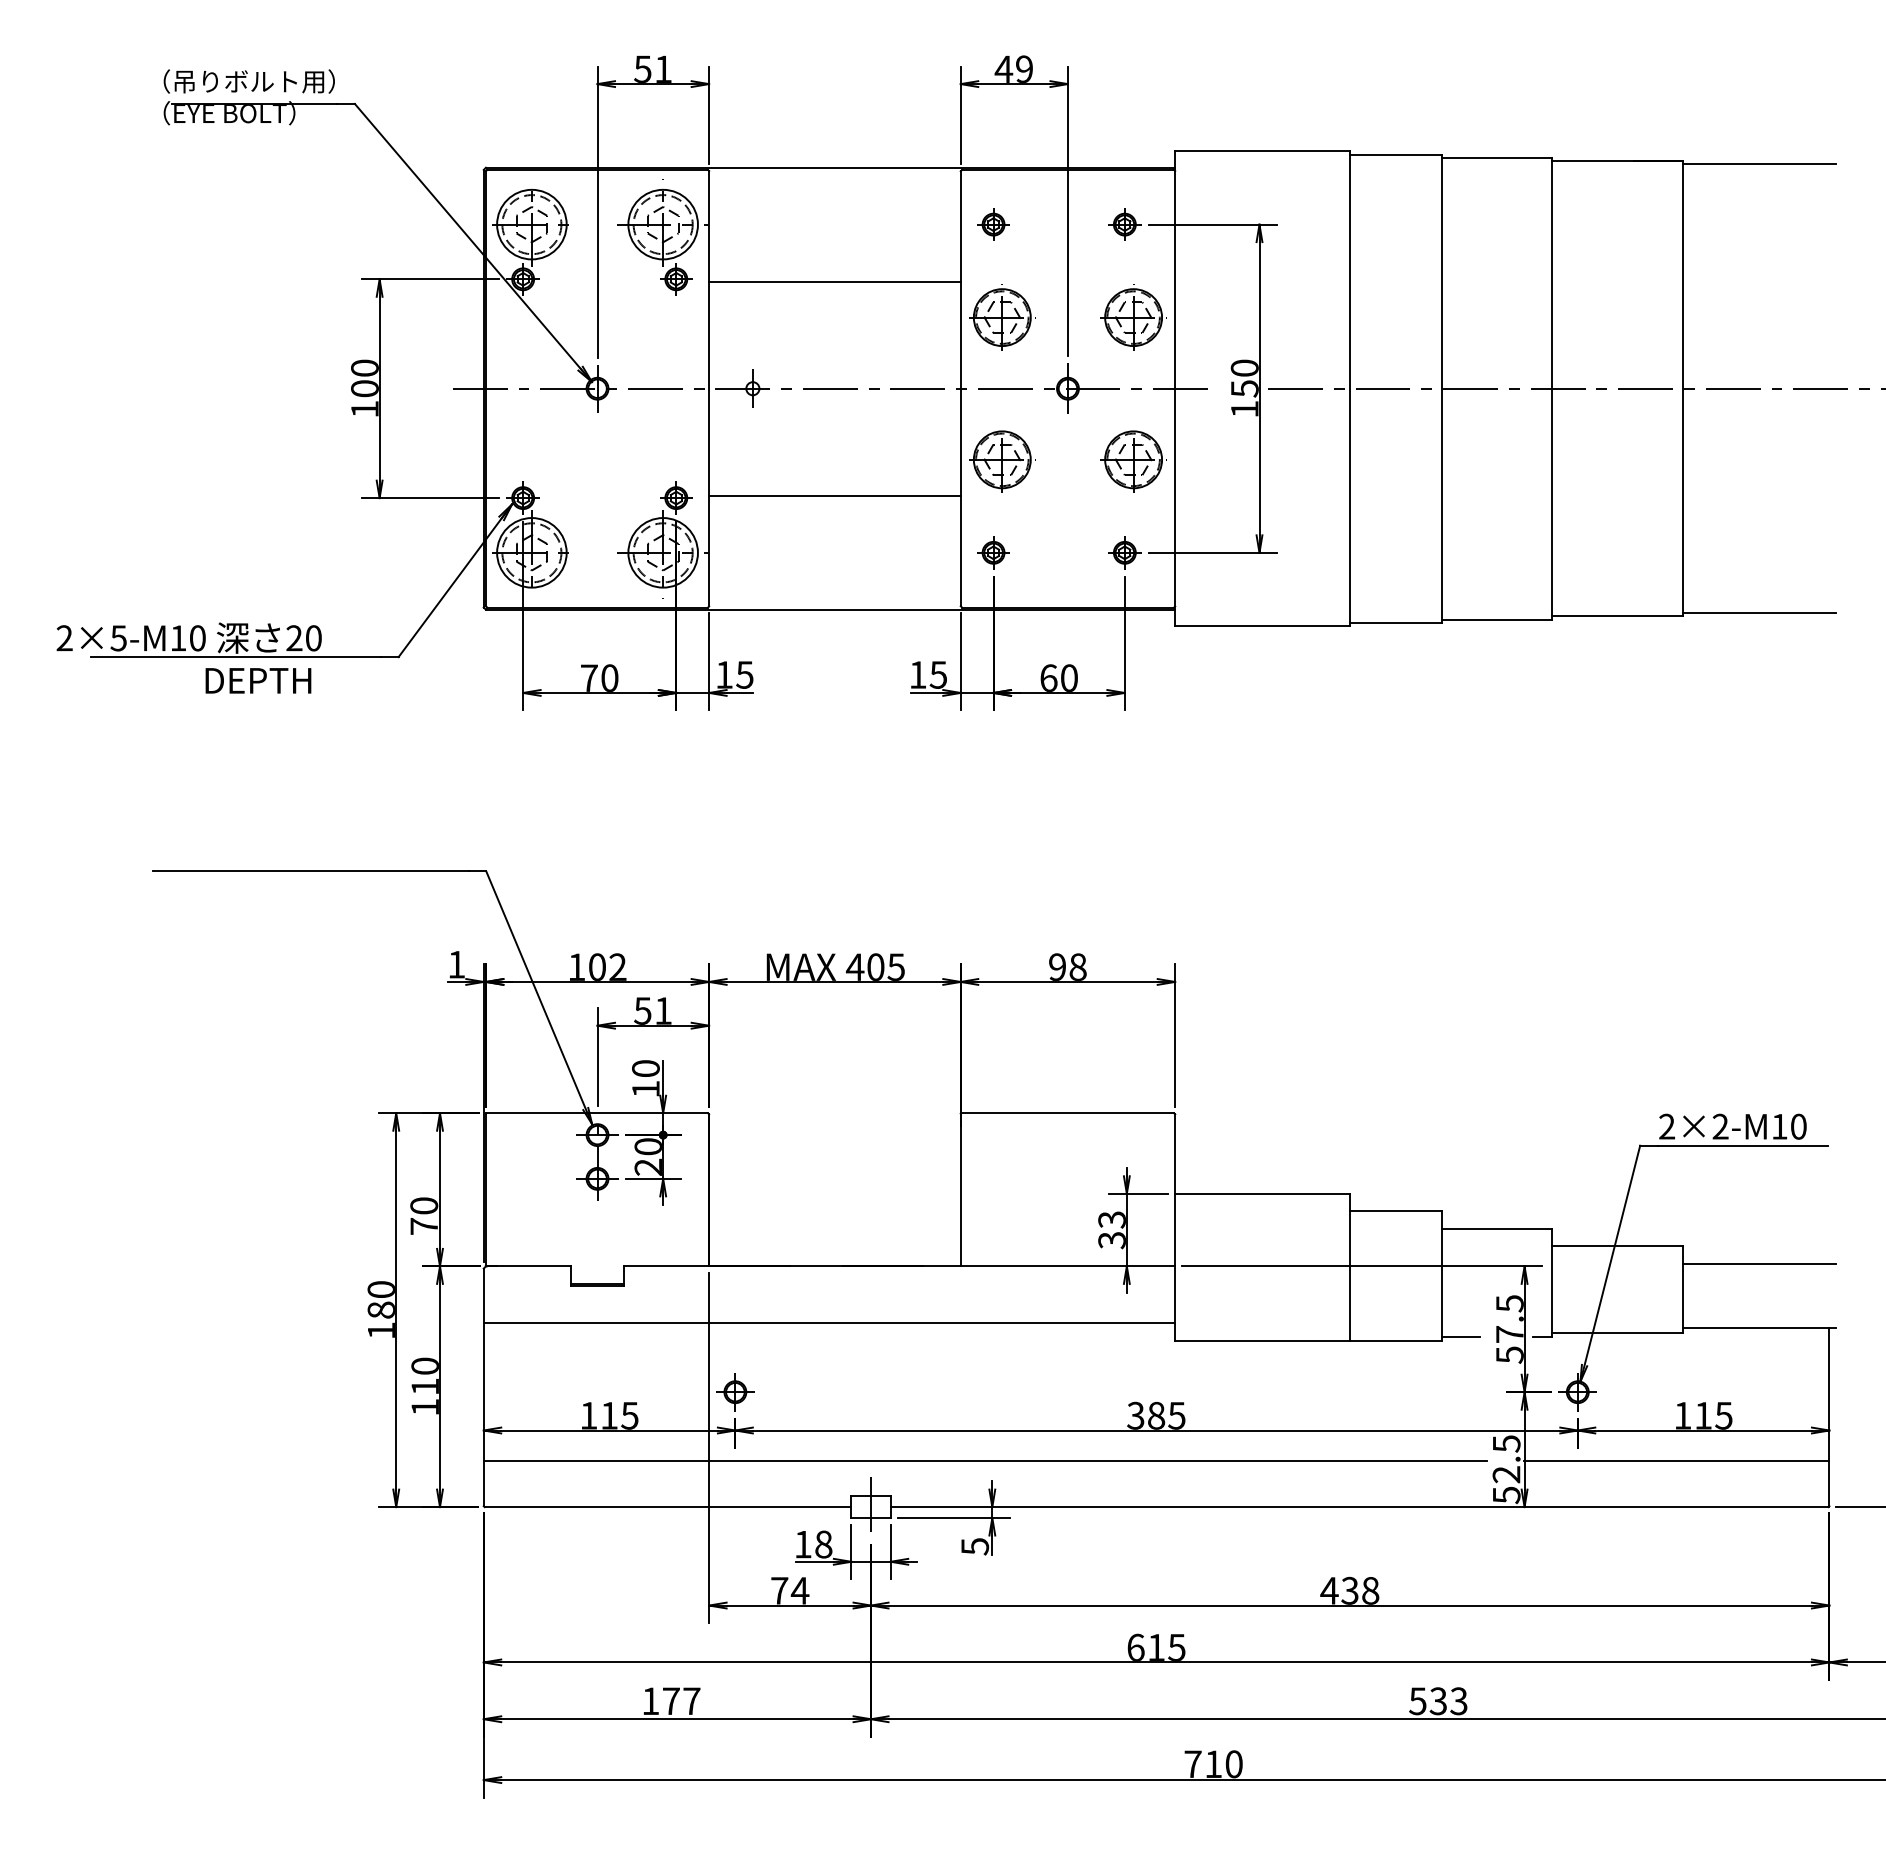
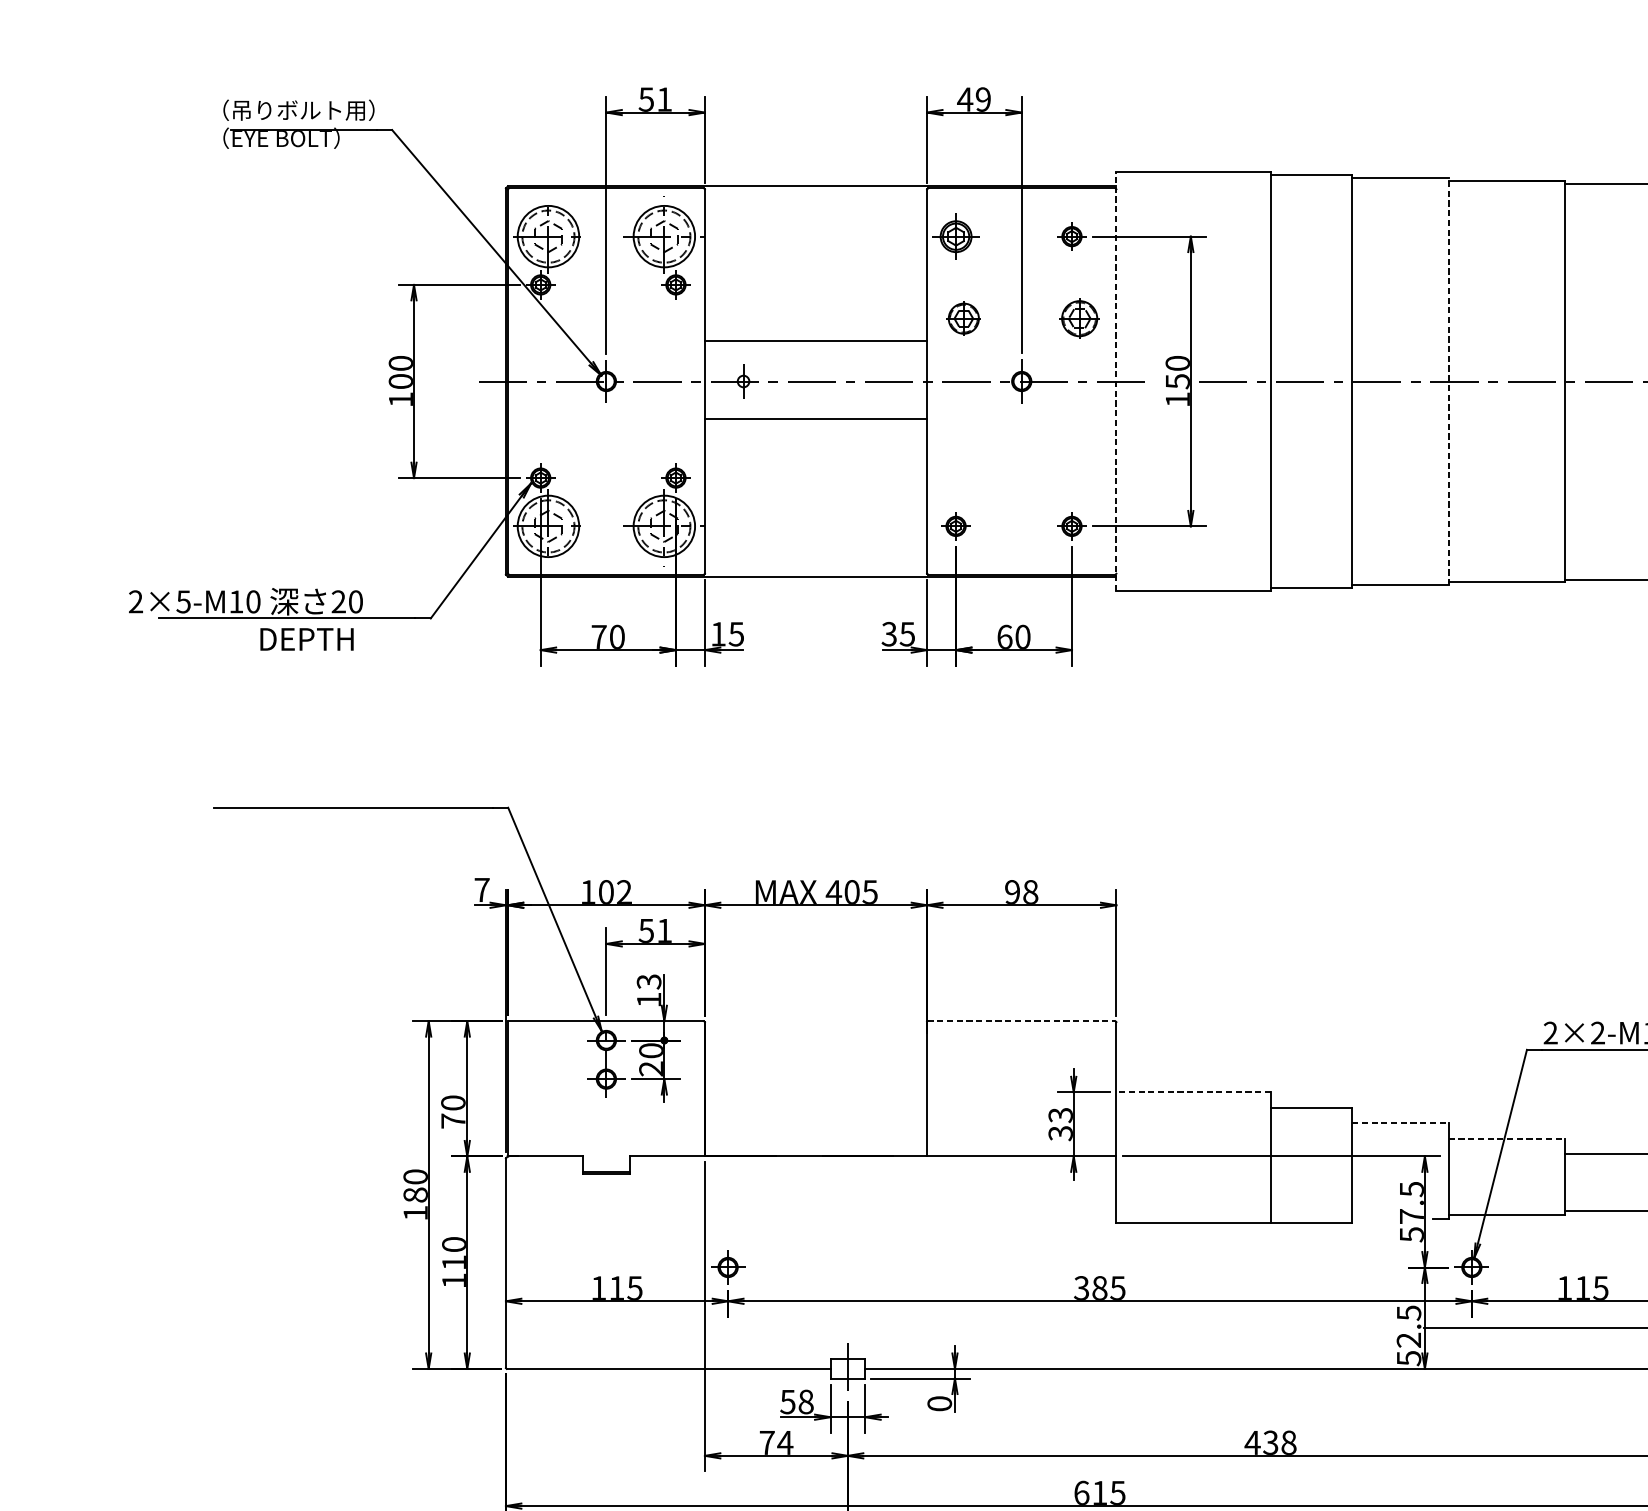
part: (993, 224) -> (956, 236), size x1.6
line: (834, 281) -> (815, 340), moved
part: (1002, 317) -> (963, 318), size x0.6
part: (1133, 317) -> (1079, 318), size x0.7
line: (1175, 388) -> (1116, 381), solid -> dashed
line: (1551, 388) -> (1448, 381), solid -> dashed
part: (1002, 461) -> (963, 445), removed
part: (1133, 461) -> (1079, 445), removed
line: (834, 495) -> (815, 418), moved
text: (917, 674) -> (888, 633), 15 -> 35
text: (456, 964) -> (481, 889), 1 -> 7
text: (645, 1068) -> (648, 981), 10 -> 13
line: (1068, 1113) -> (1022, 1021), solid -> dashed
line: (1262, 1193) -> (1193, 1092), solid -> dashed
line: (1496, 1228) -> (1400, 1122), solid -> dashed
line: (1617, 1246) -> (1506, 1138), solid -> dashed
line: (829, 1323) -> (811, 1206), removed
line: (1460, 1337) -> (1368, 1219), removed
line: (984, 1461) -> (948, 1328), removed
text: (802, 1544) -> (787, 1401), 18 -> 58
text: (975, 1546) -> (940, 1403), 5 -> 0

